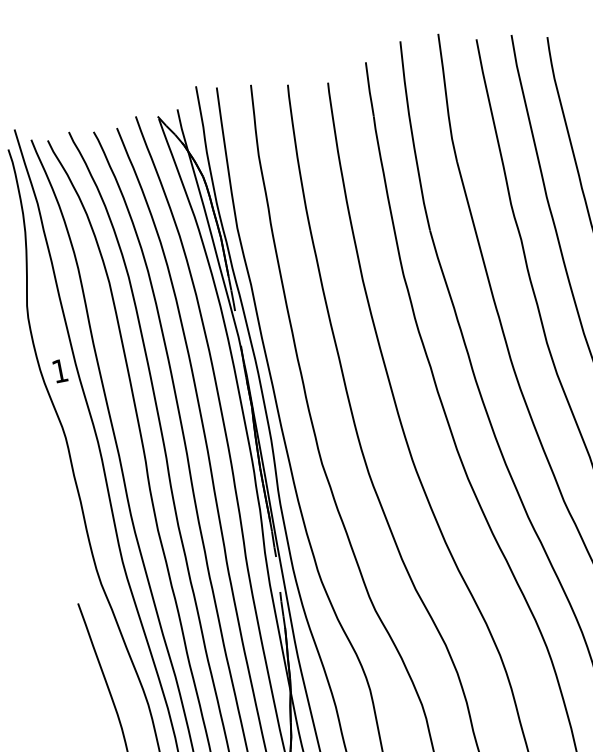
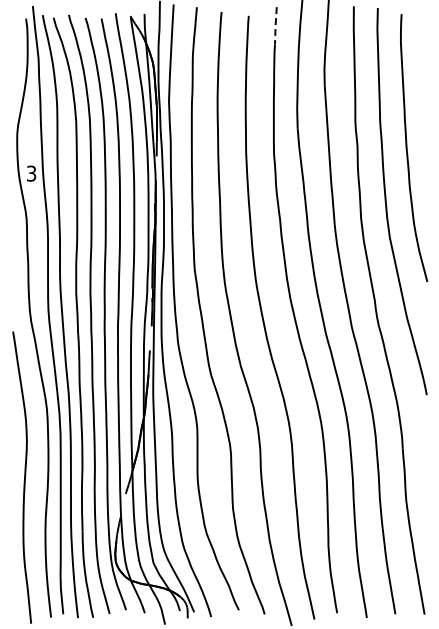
line: (369, 90) -> (275, 26), solid -> dashed
text: (59, 370) -> (31, 173), 1 -> 3

